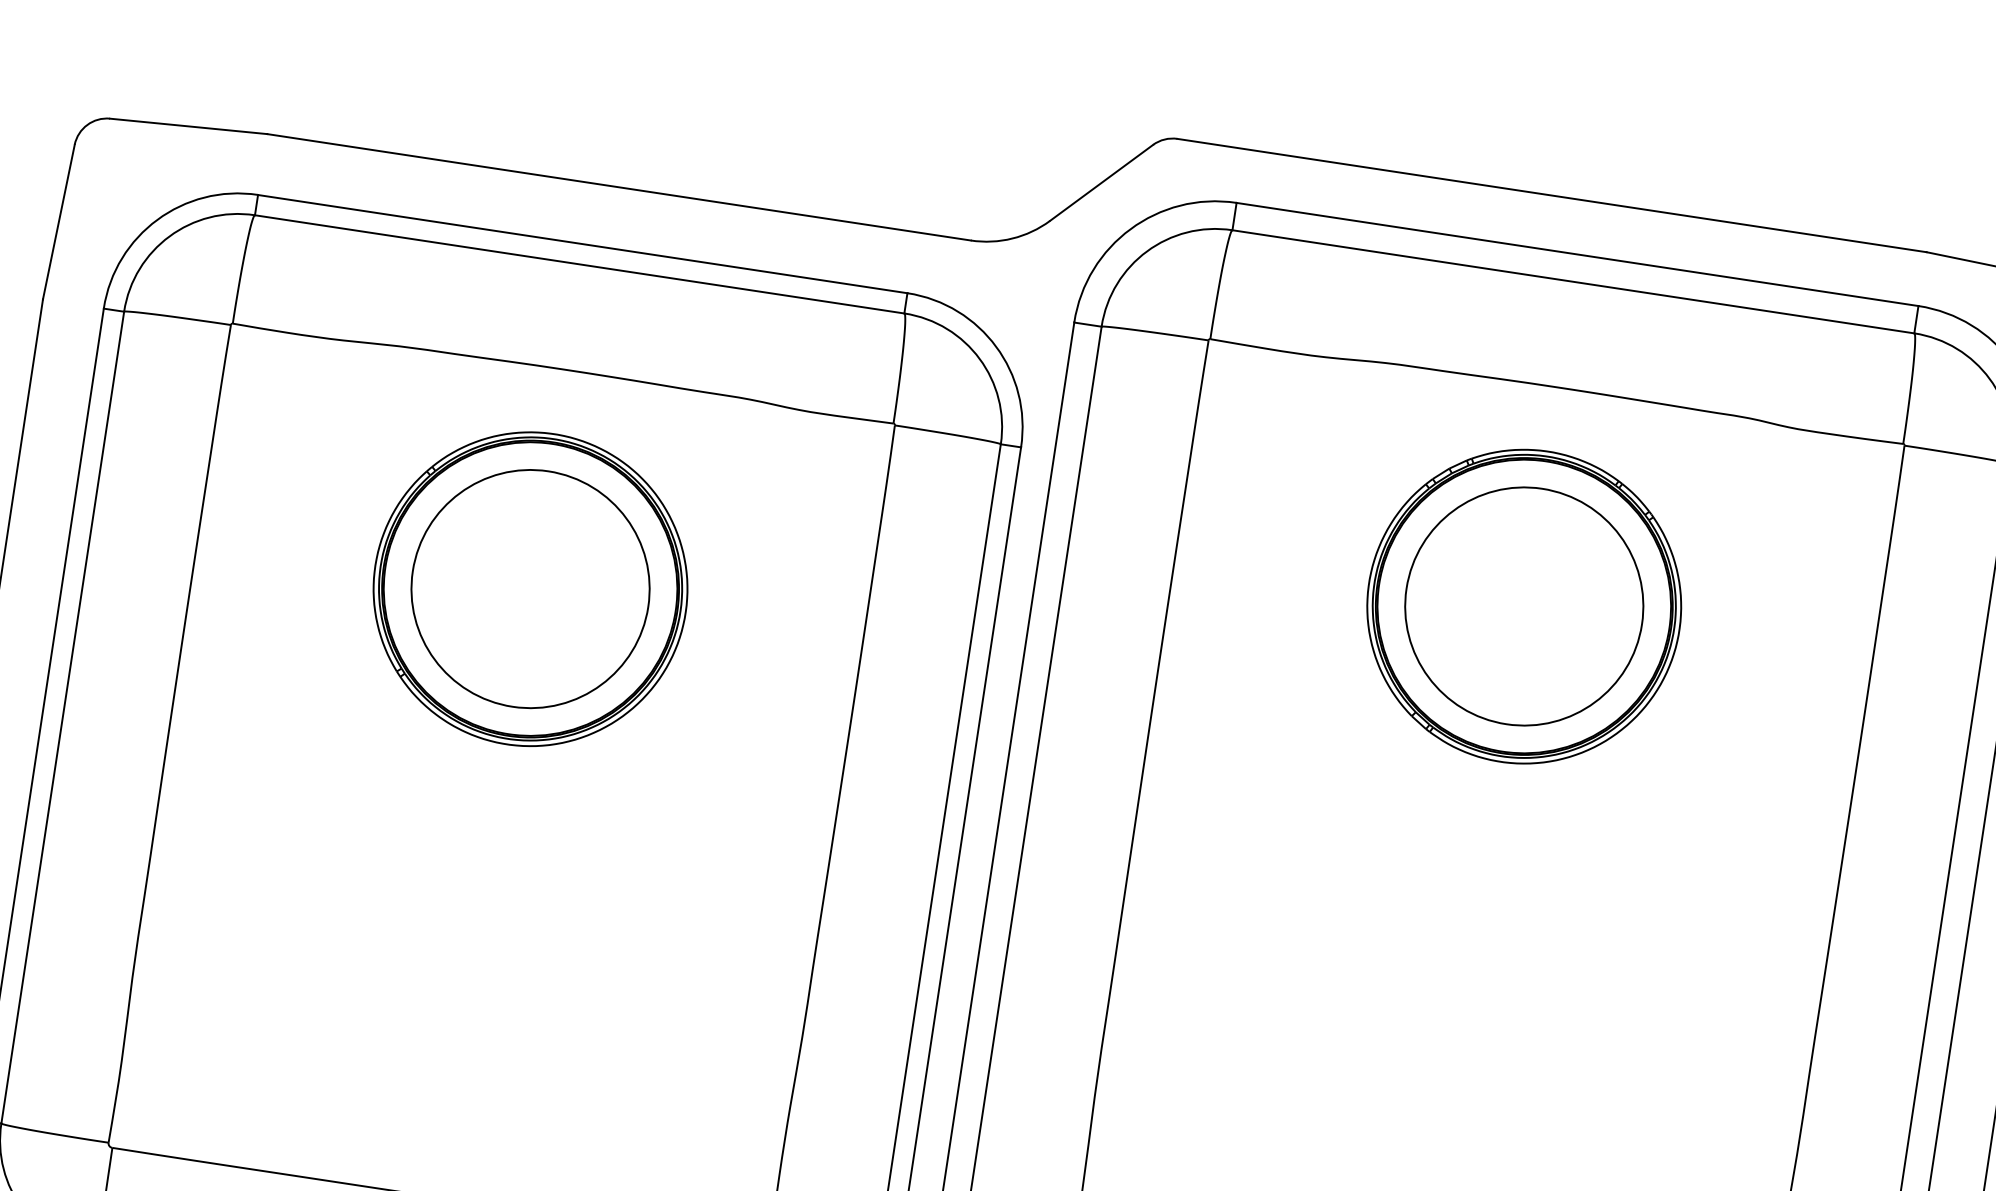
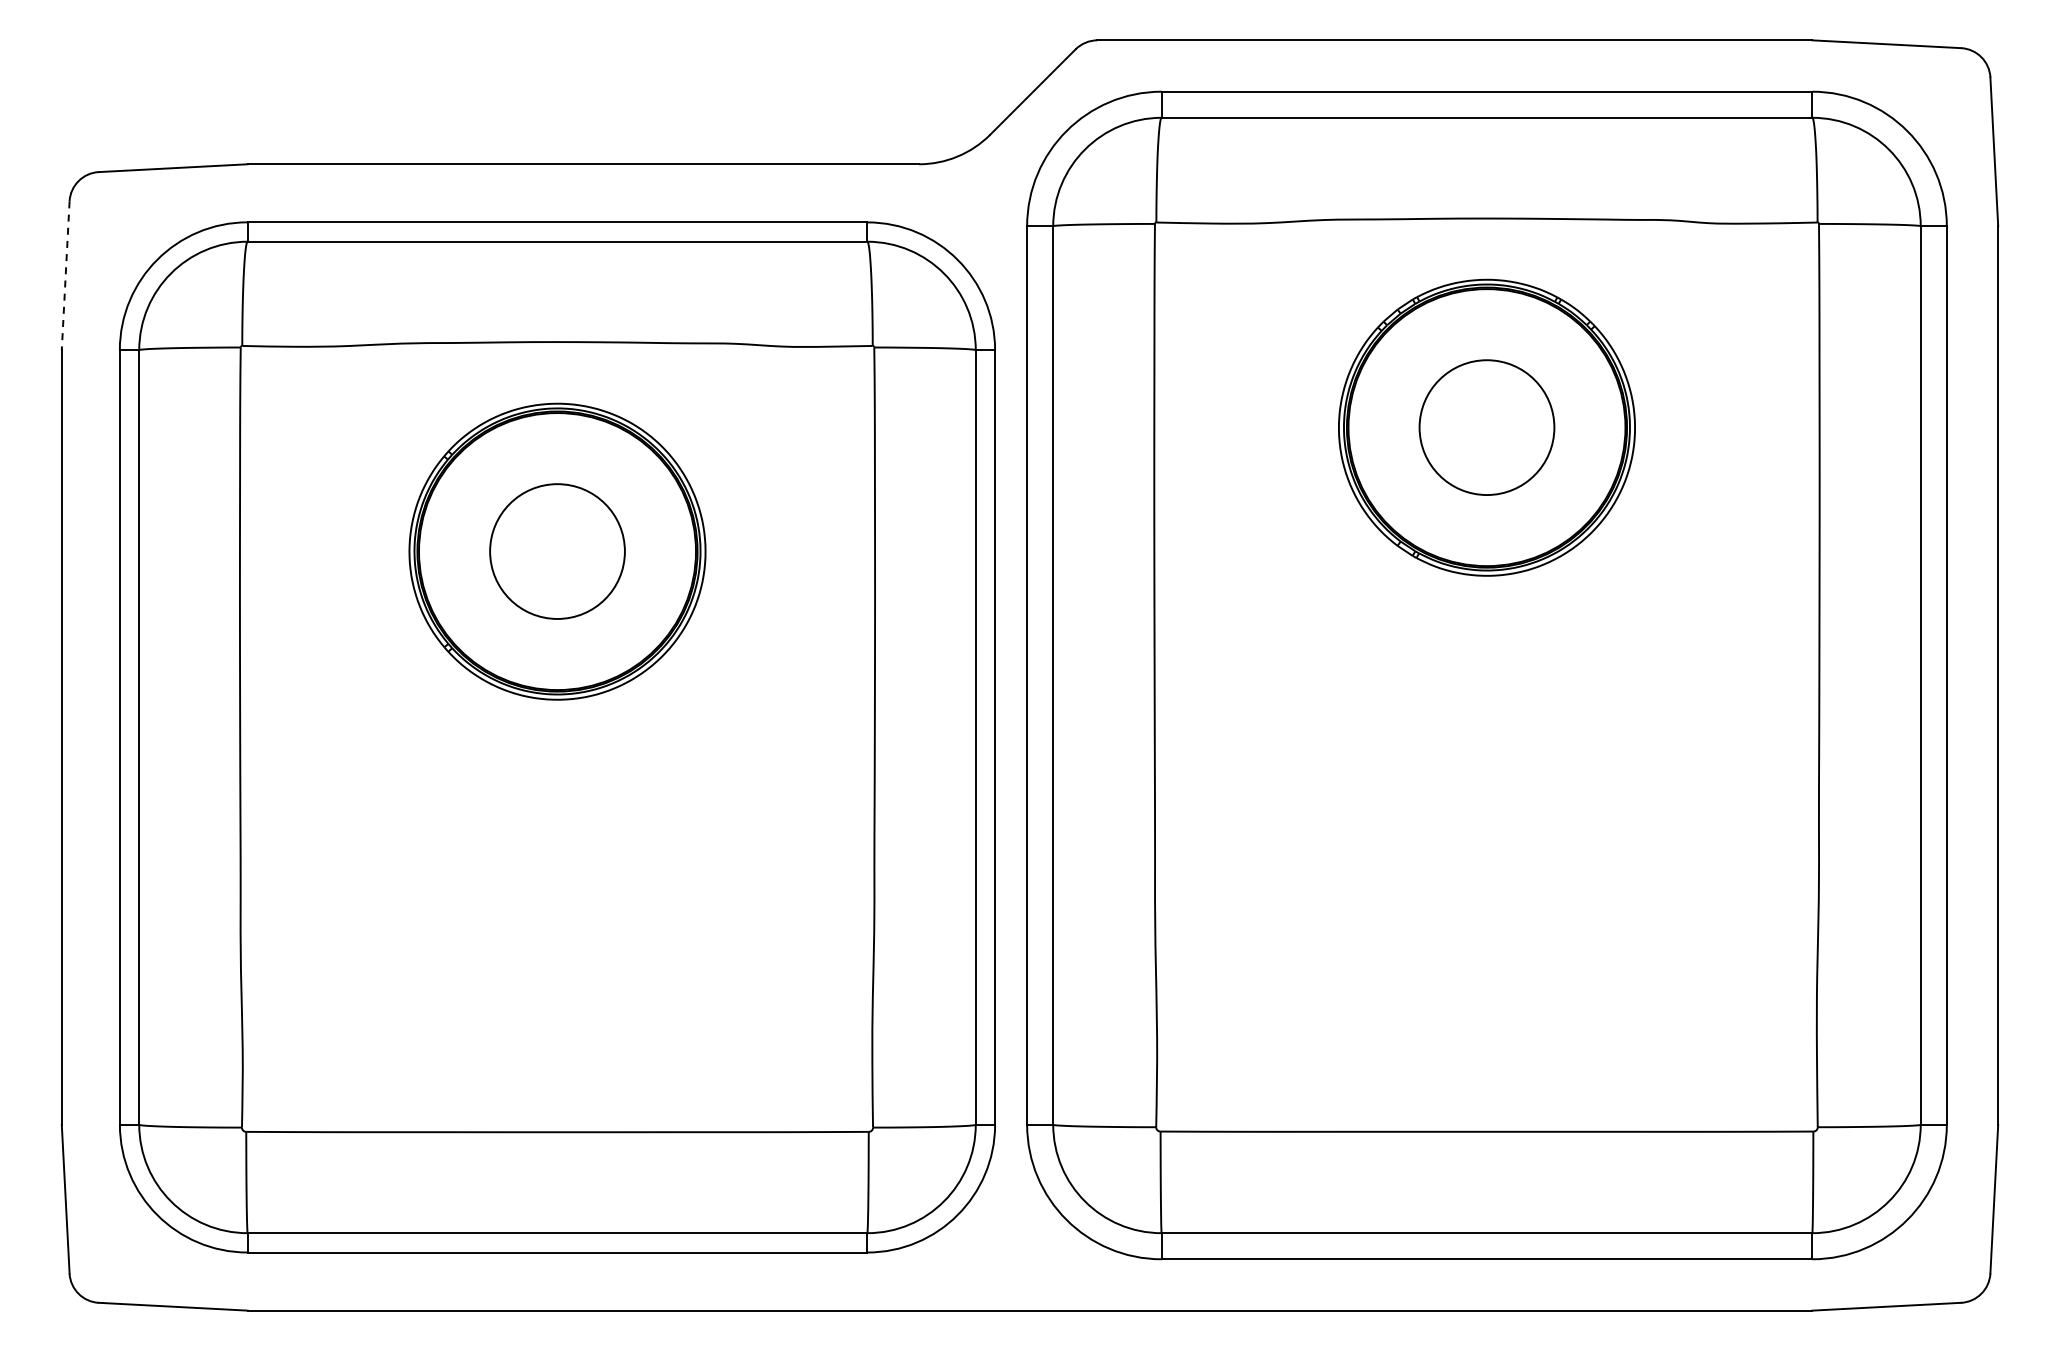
line: (58, 222) -> (65, 276), solid -> dashed
circle: (530, 588) -> (557, 551), size x0.6
circle: (1523, 606) -> (1486, 427), size x0.6

